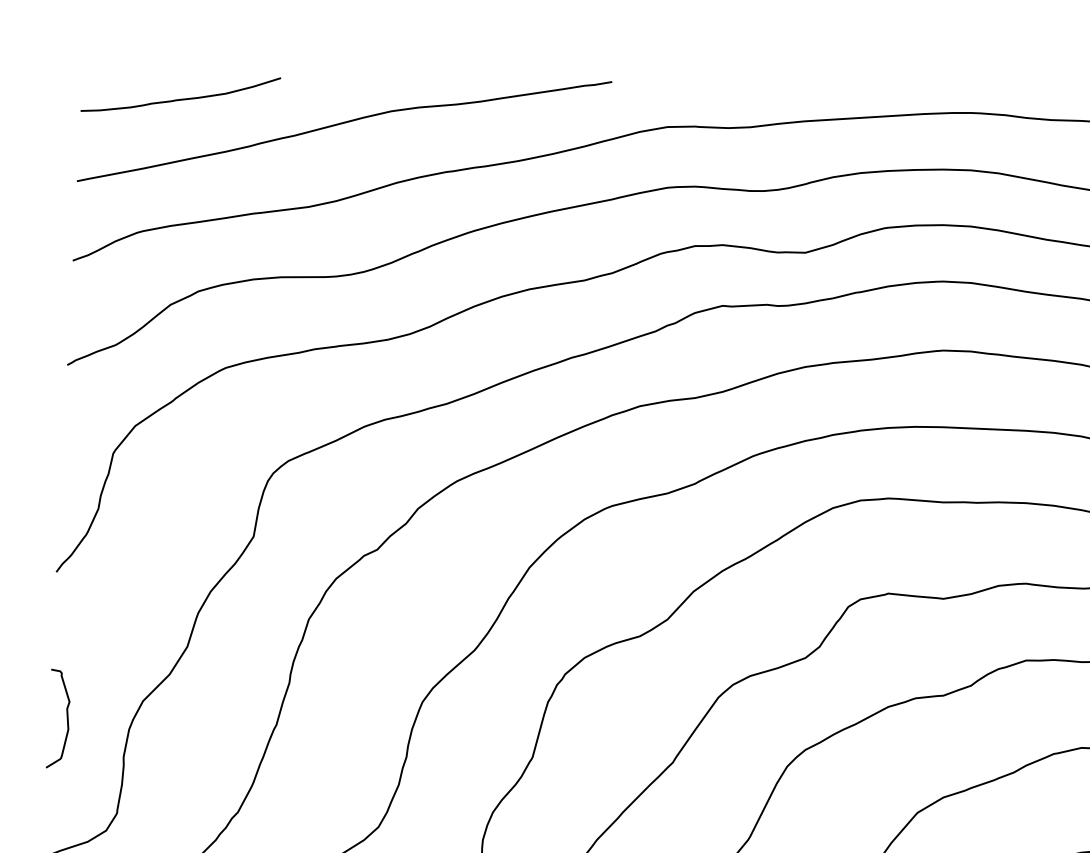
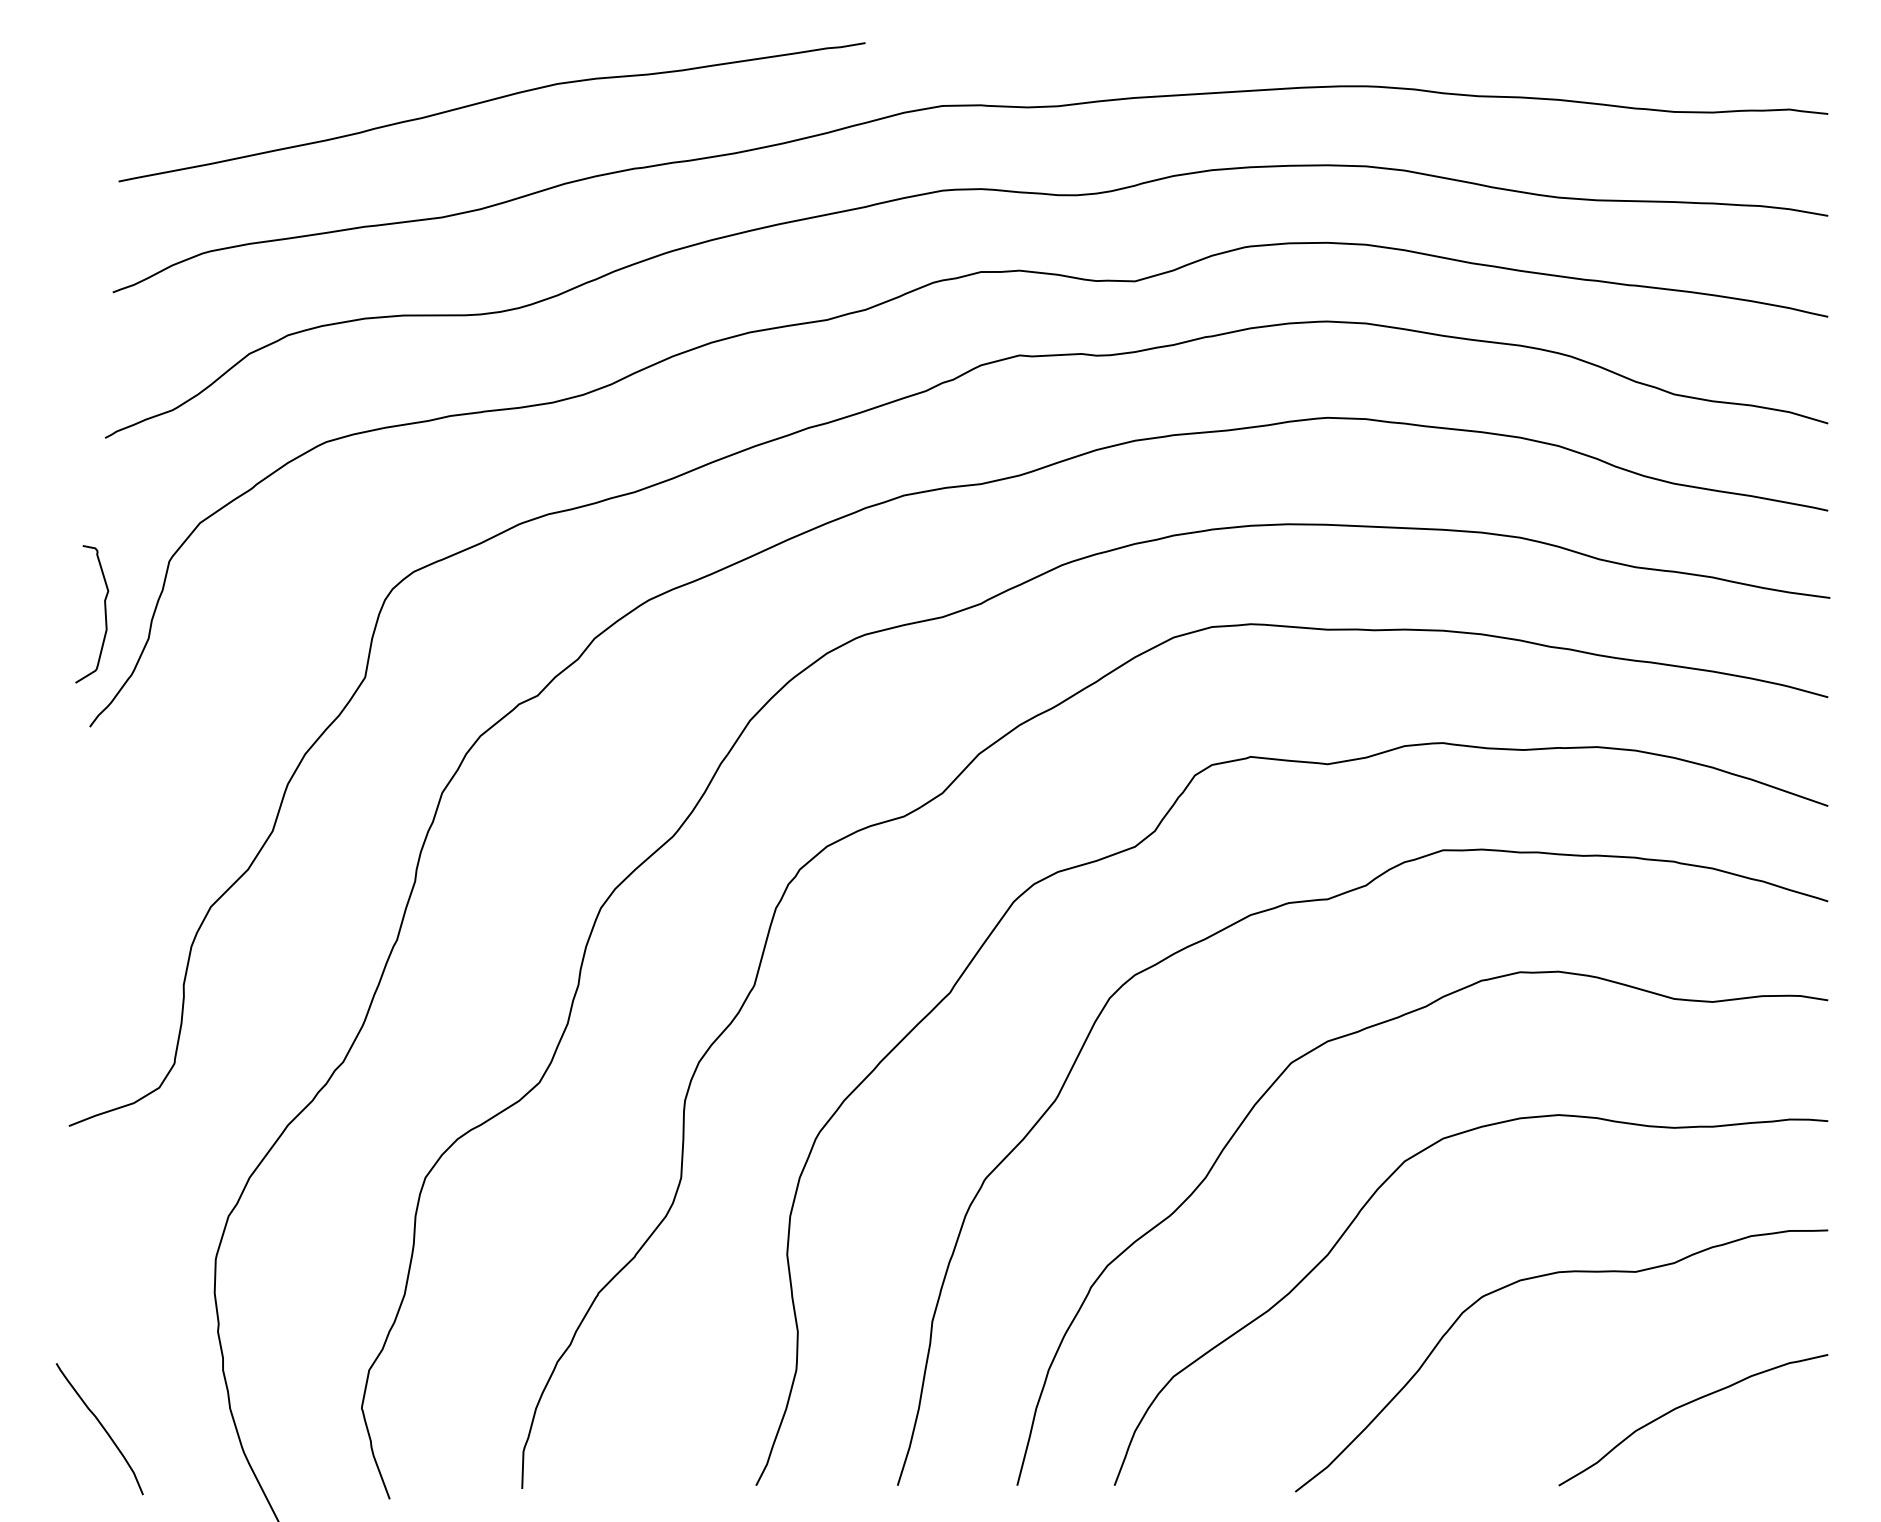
curve: (181, 98) -> (264, 66), removed
curve: (66, 718) -> (104, 614), moved

